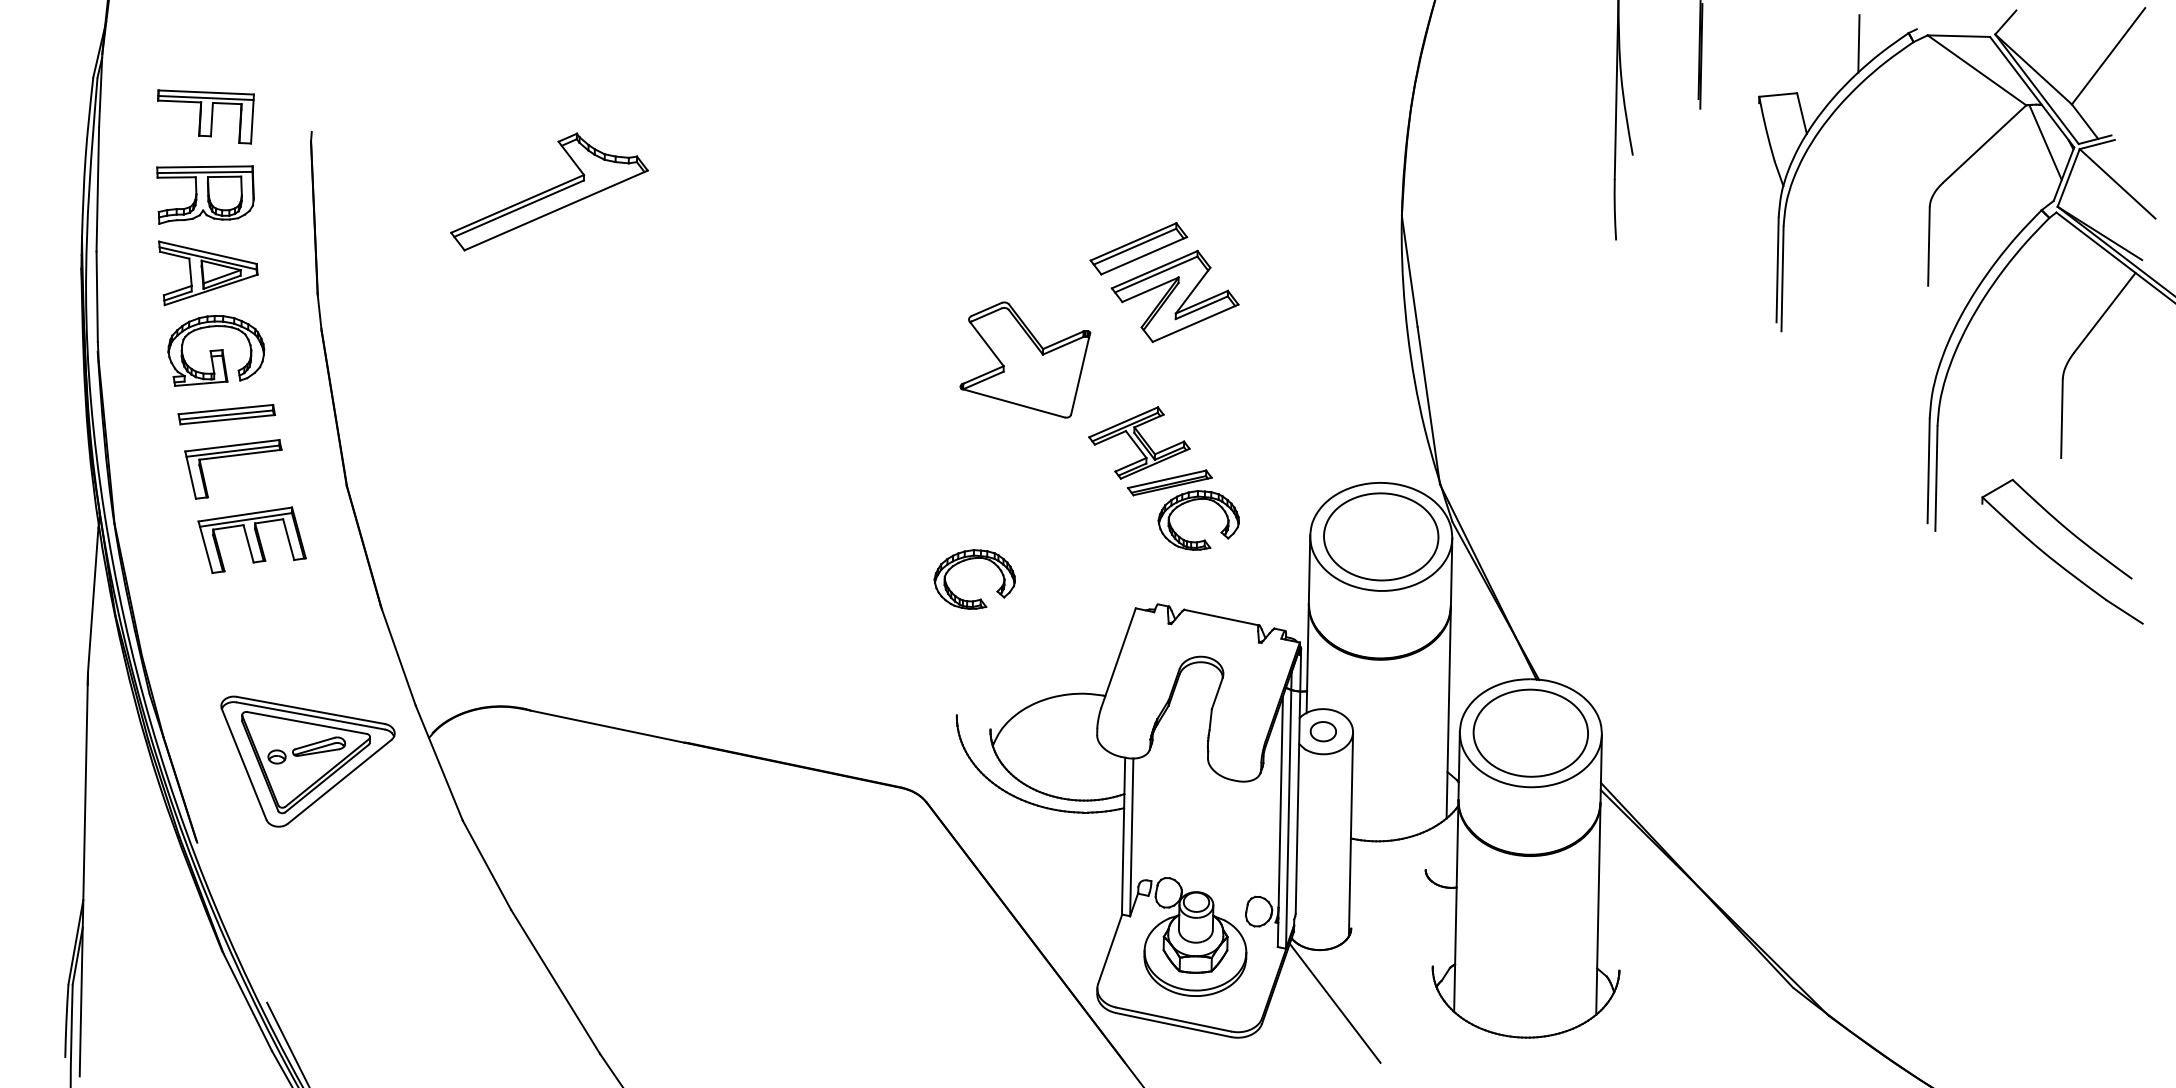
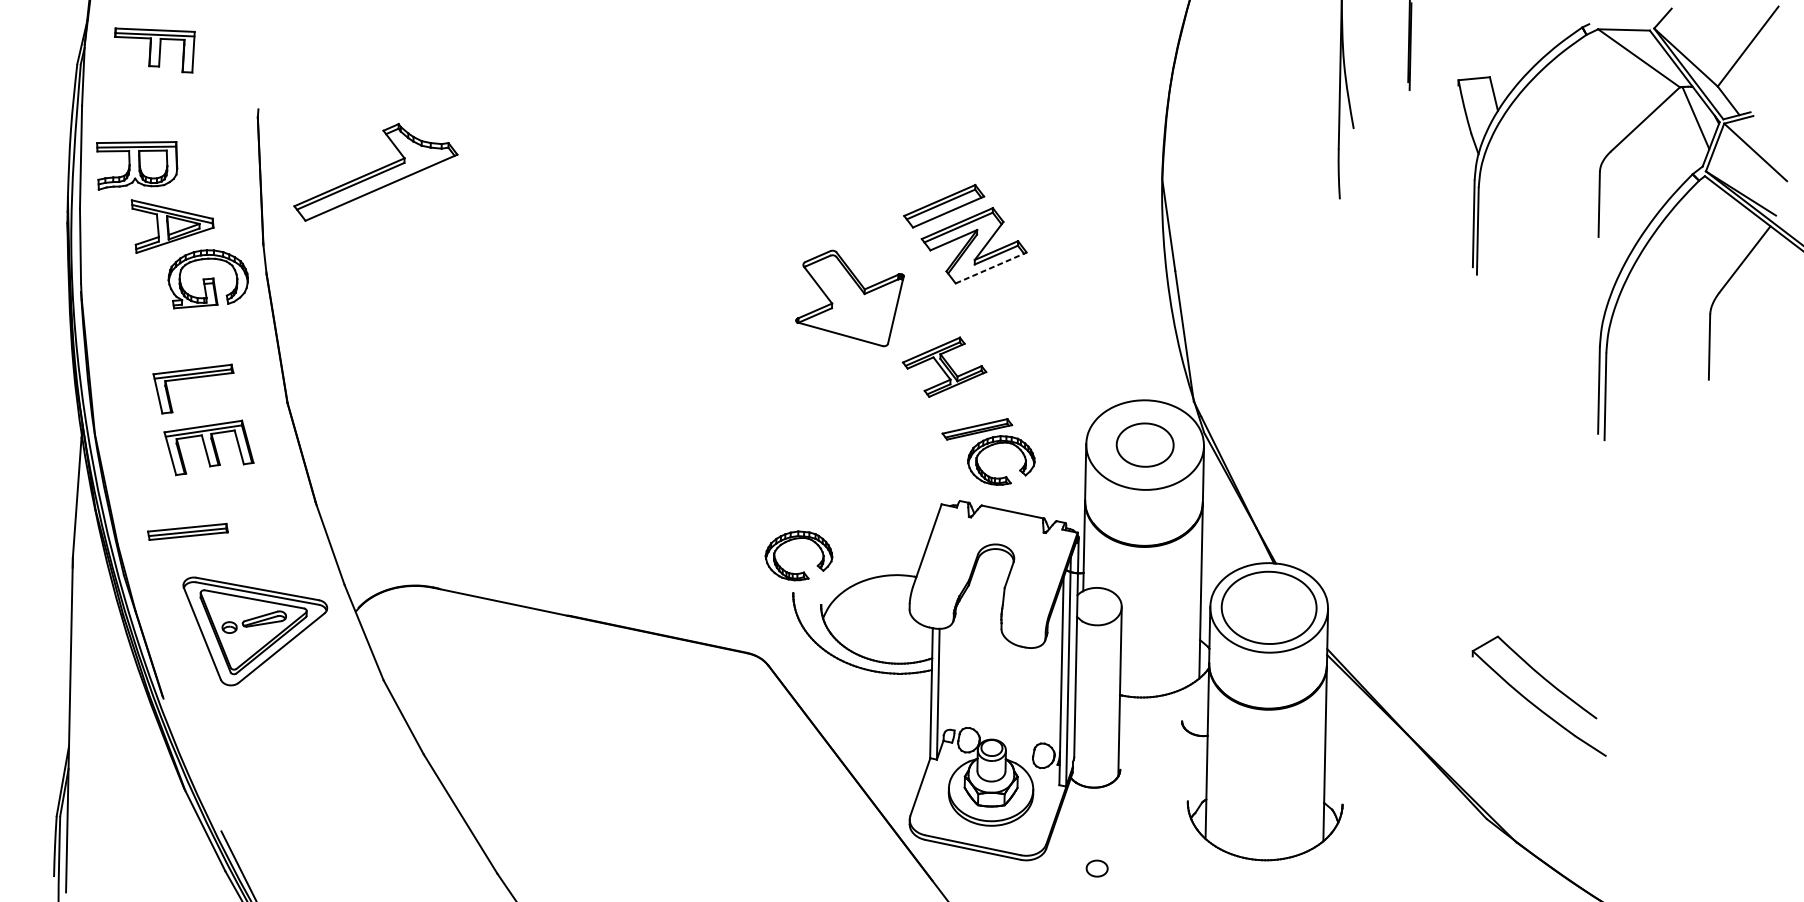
line: (1858, 43) -> (1540, 36), removed
part: (205, 116) -> (154, 50), moved
part: (549, 191) -> (375, 172), moved
part: (205, 194) -> (137, 165), moved
line: (1195, 323) -> (991, 268), solid -> dashed
part: (216, 350) -> (208, 278), moved
part: (226, 414) -> (187, 531), moved
part: (1183, 509) -> (988, 451), moved
part: (1381, 536) -> (1145, 444), size x0.6
part: (2054, 559) -> (1532, 702), moved
part: (968, 560) -> (793, 540), moved
part: (1322, 731) -> (1096, 868), moved
line: (1334, 1002) -> (1106, 831), removed

